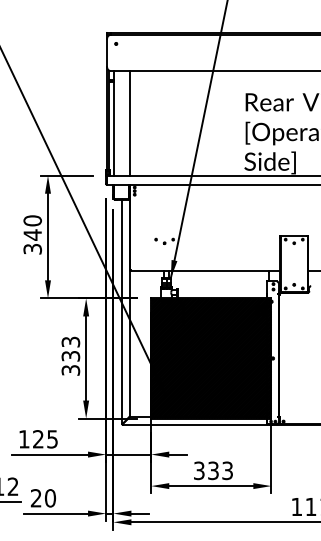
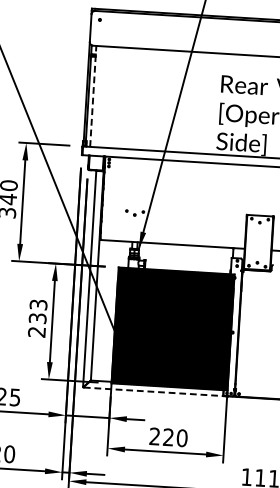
line: (114, 122) -> (93, 95), solid -> dashed
line: (129, 123) -> (108, 97), removed
text: (71, 370) -> (37, 332), 333 -> 233
line: (195, 424) -> (153, 391), solid -> dashed
text: (213, 470) -> (168, 437), 333 -> 220

